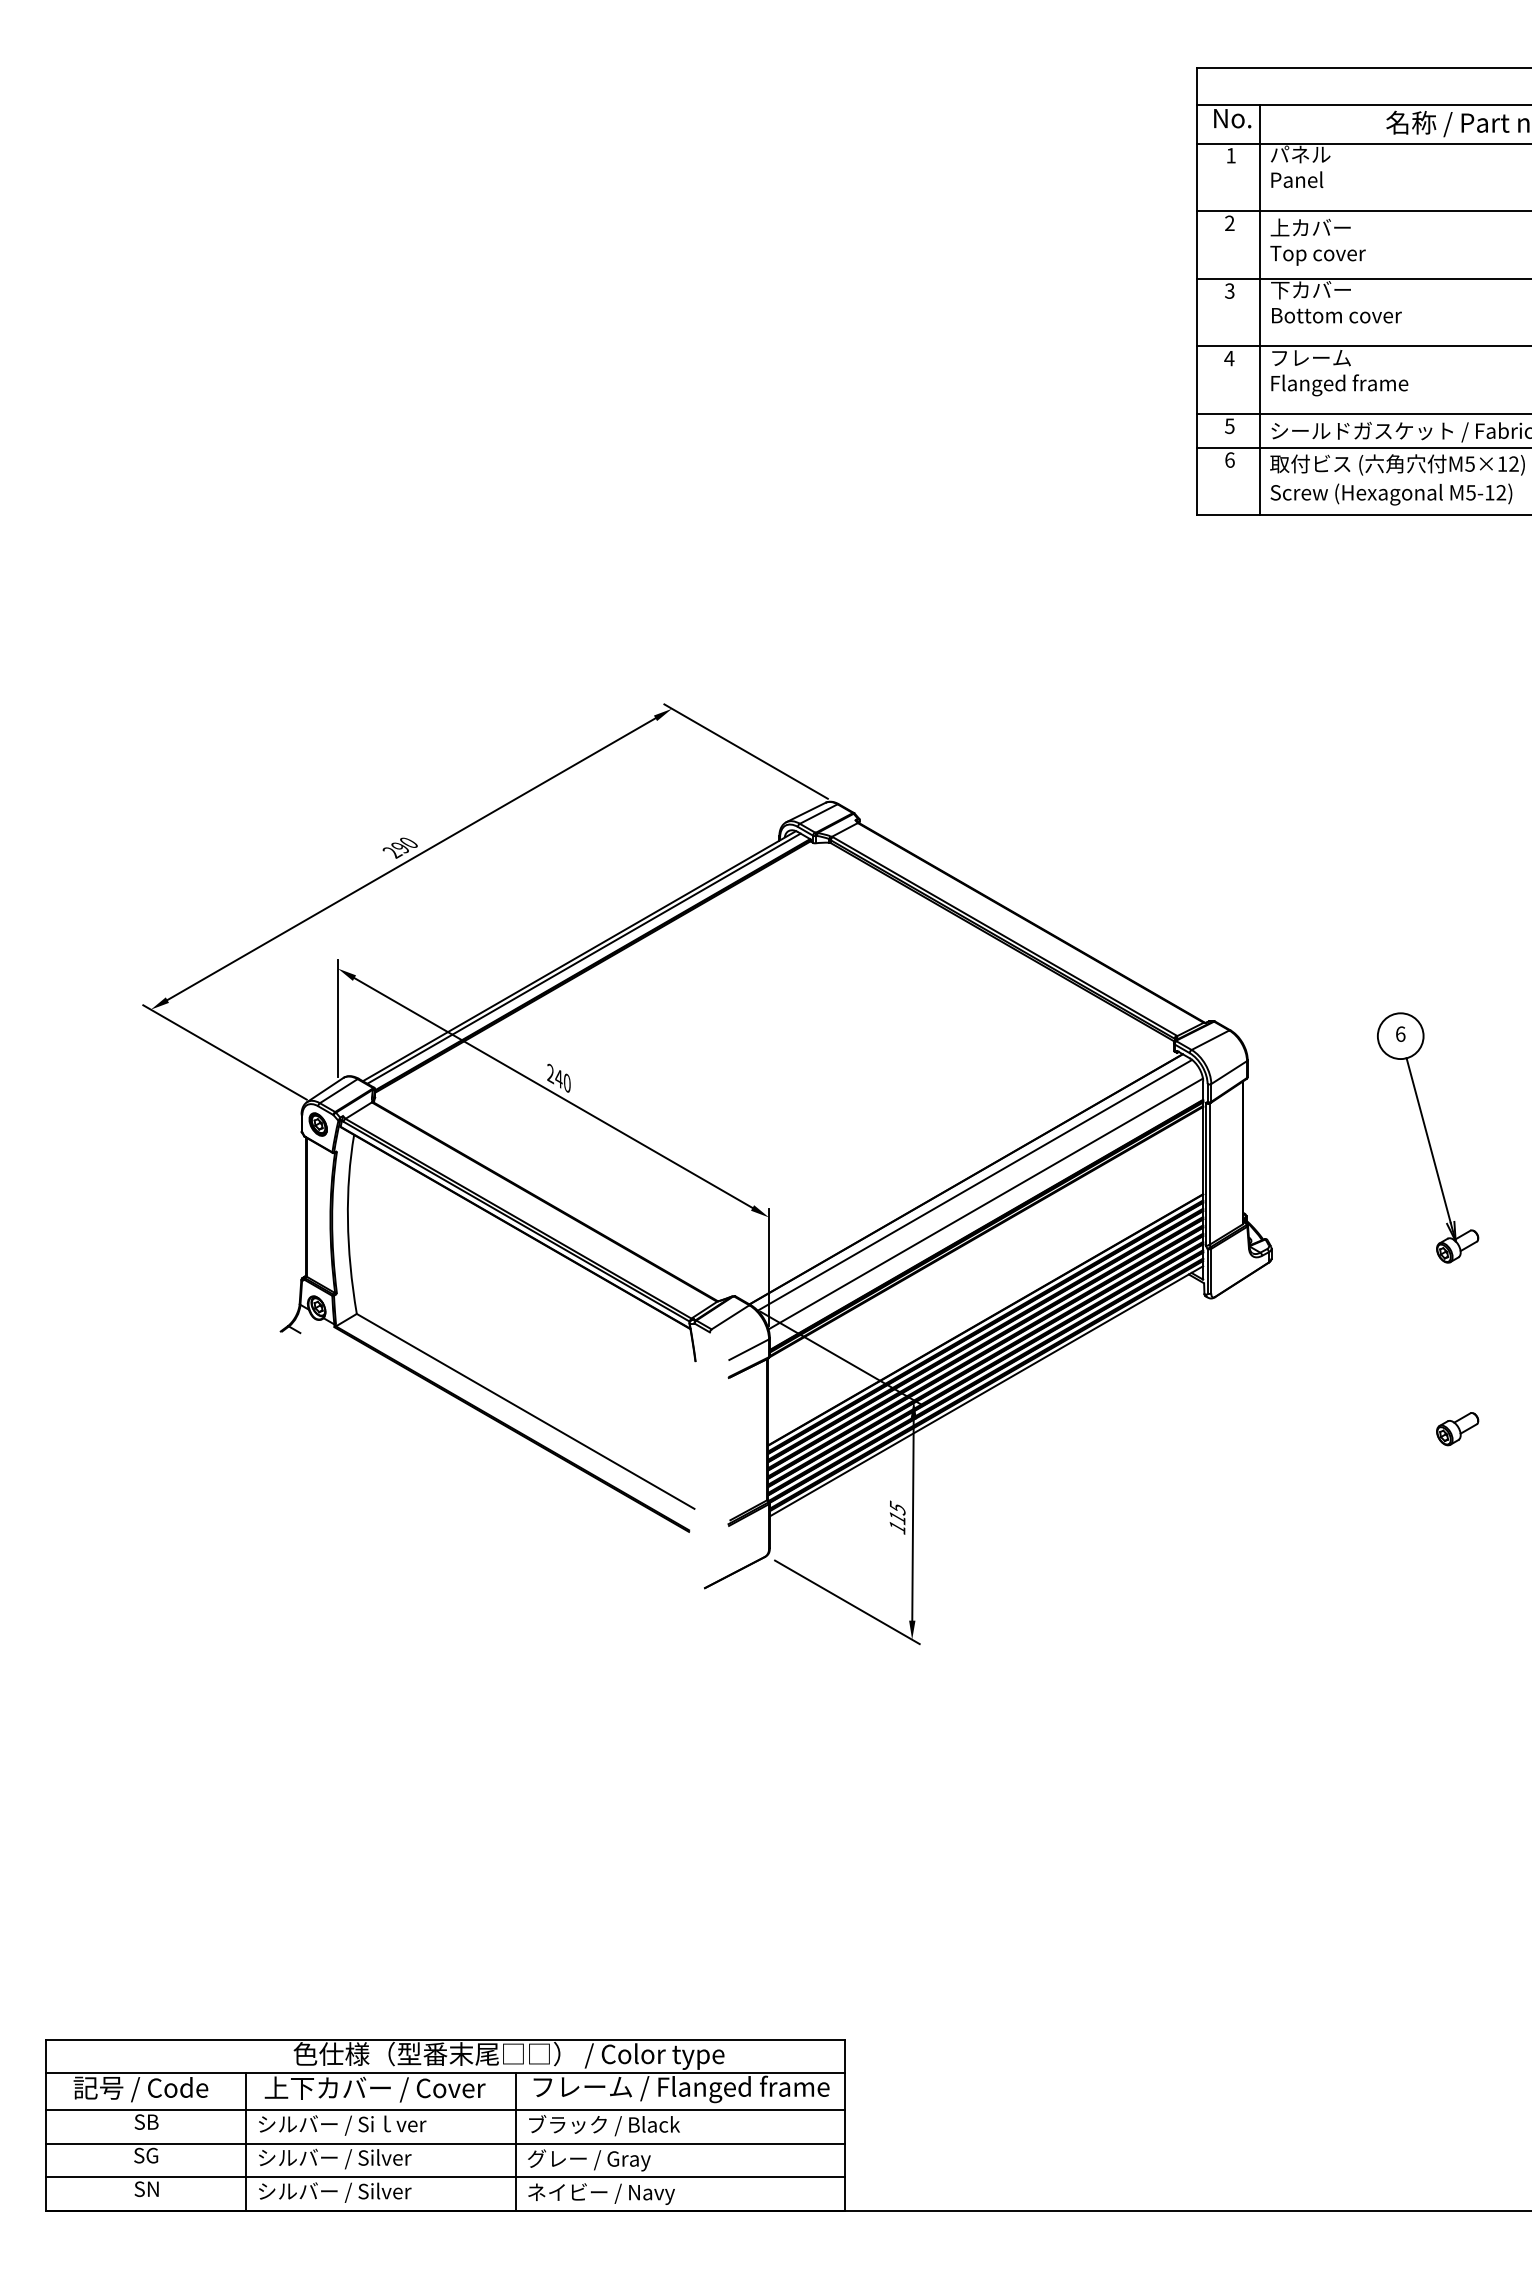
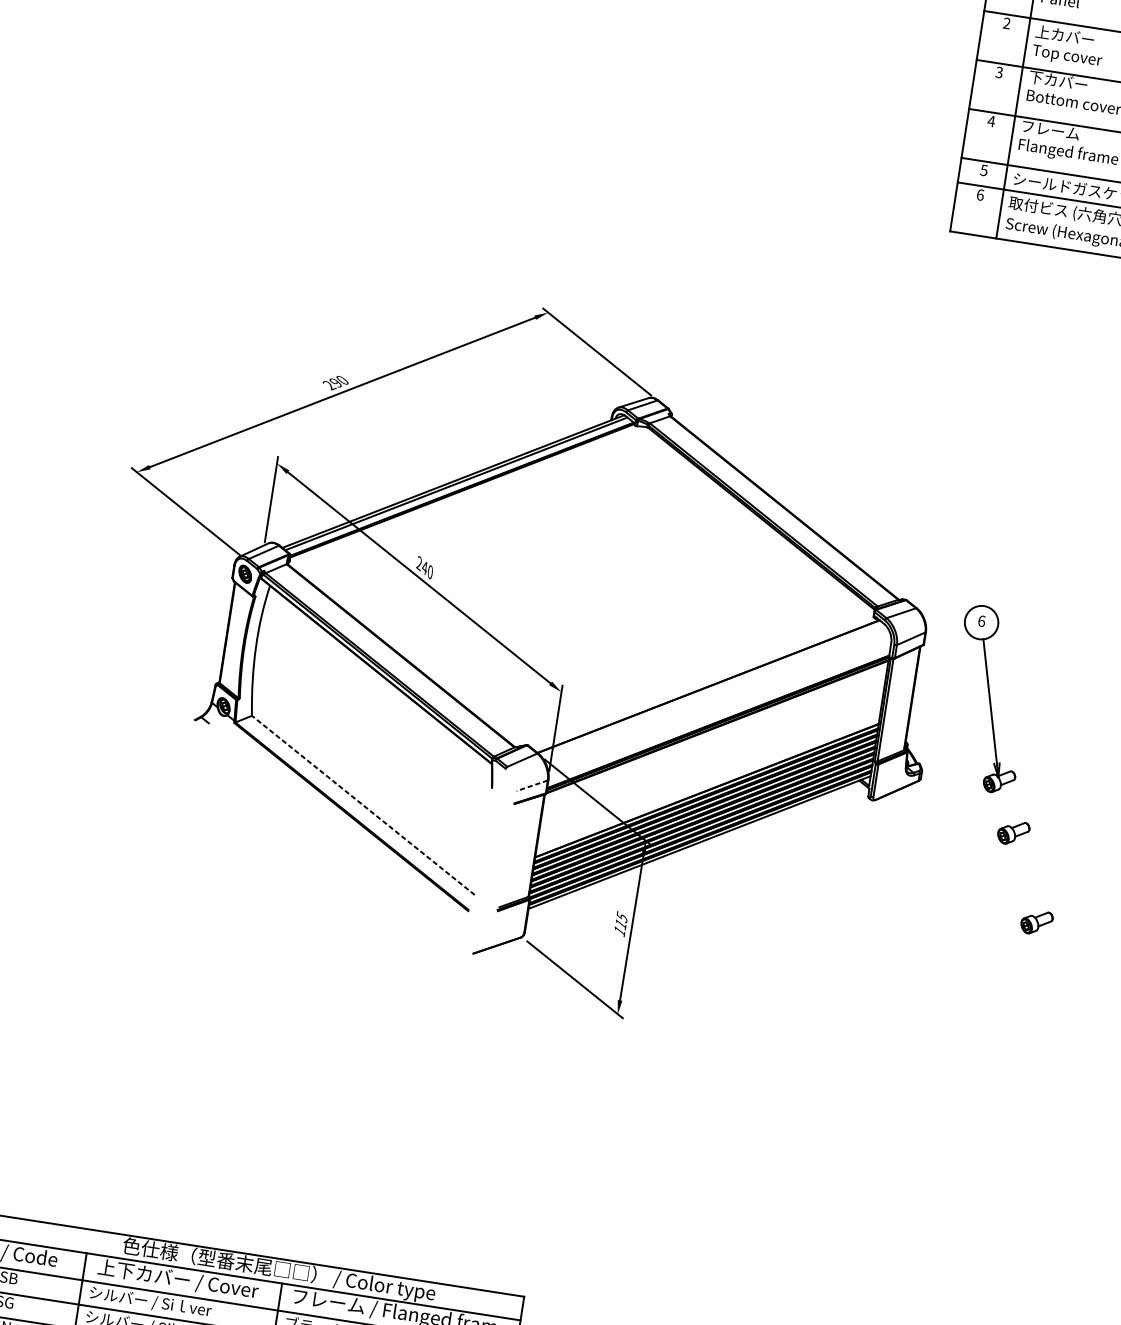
part: (1428, 1137) -> (990, 699), moved
line: (974, 1184) -> (714, 691), removed
line: (985, 1203) -> (719, 706), removed
part: (1407, 1313) -> (1013, 833), added
line: (748, 1349) -> (531, 785), solid -> dashed
line: (525, 1411) -> (363, 805), solid -> dashed

